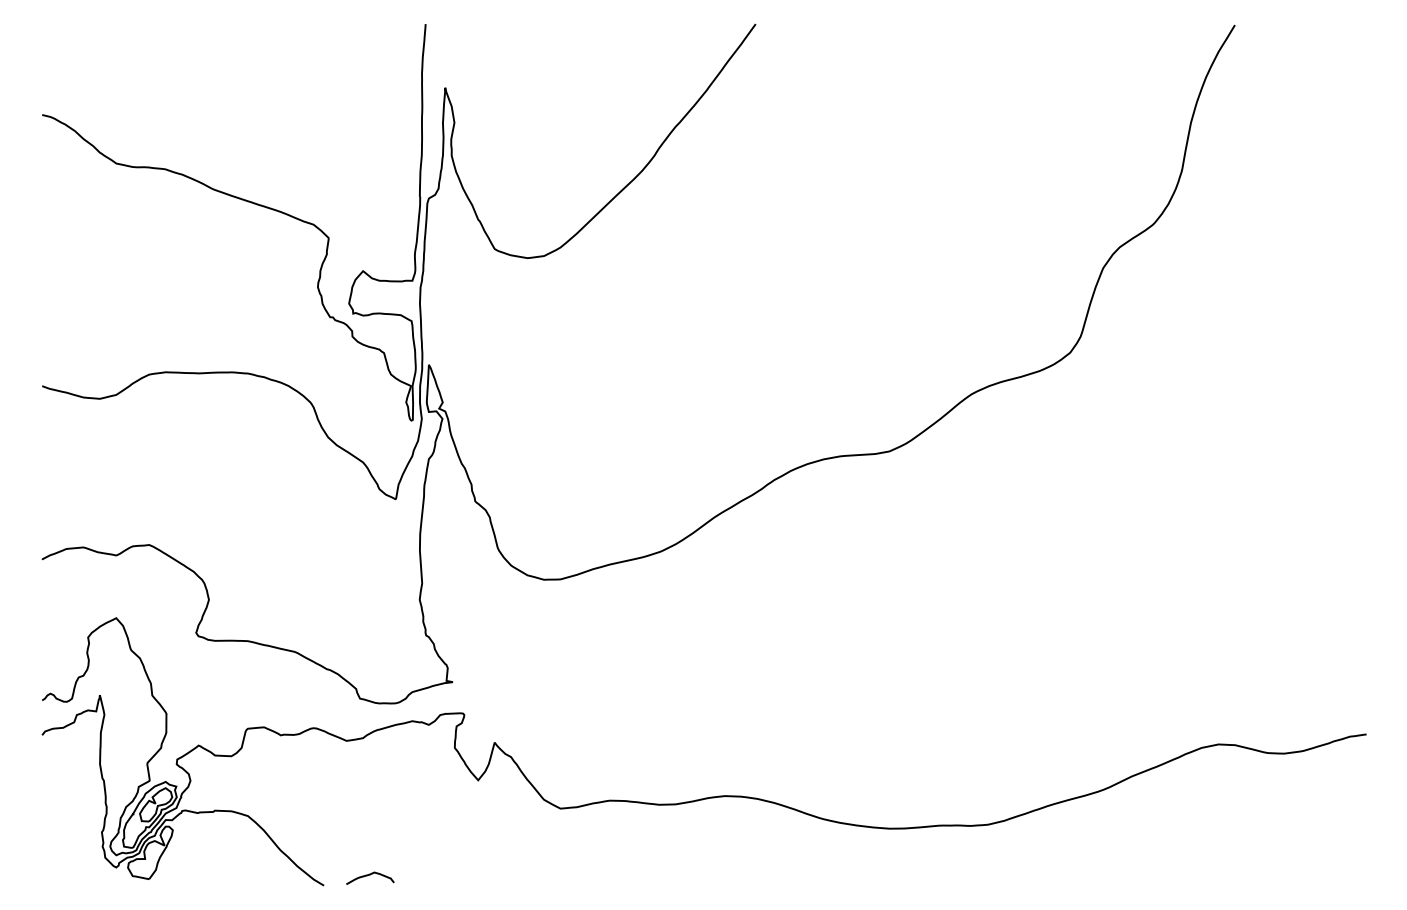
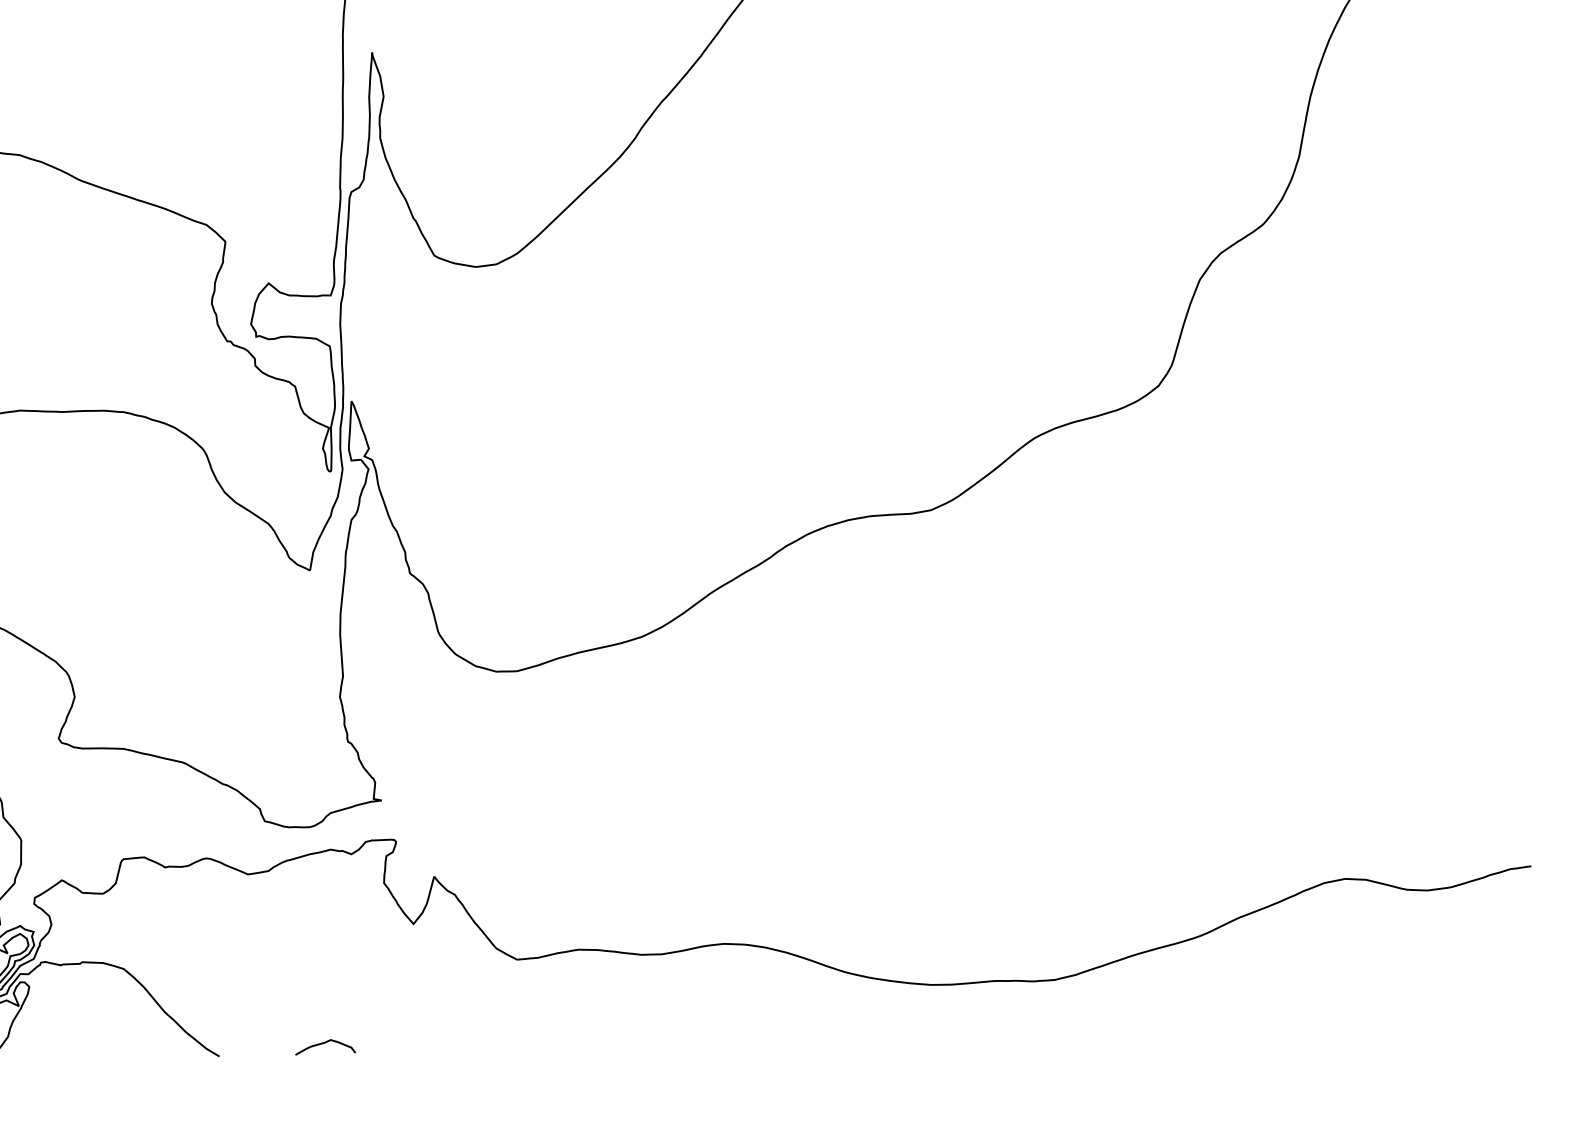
curve: (370, 875) -> (325, 1043), moved

